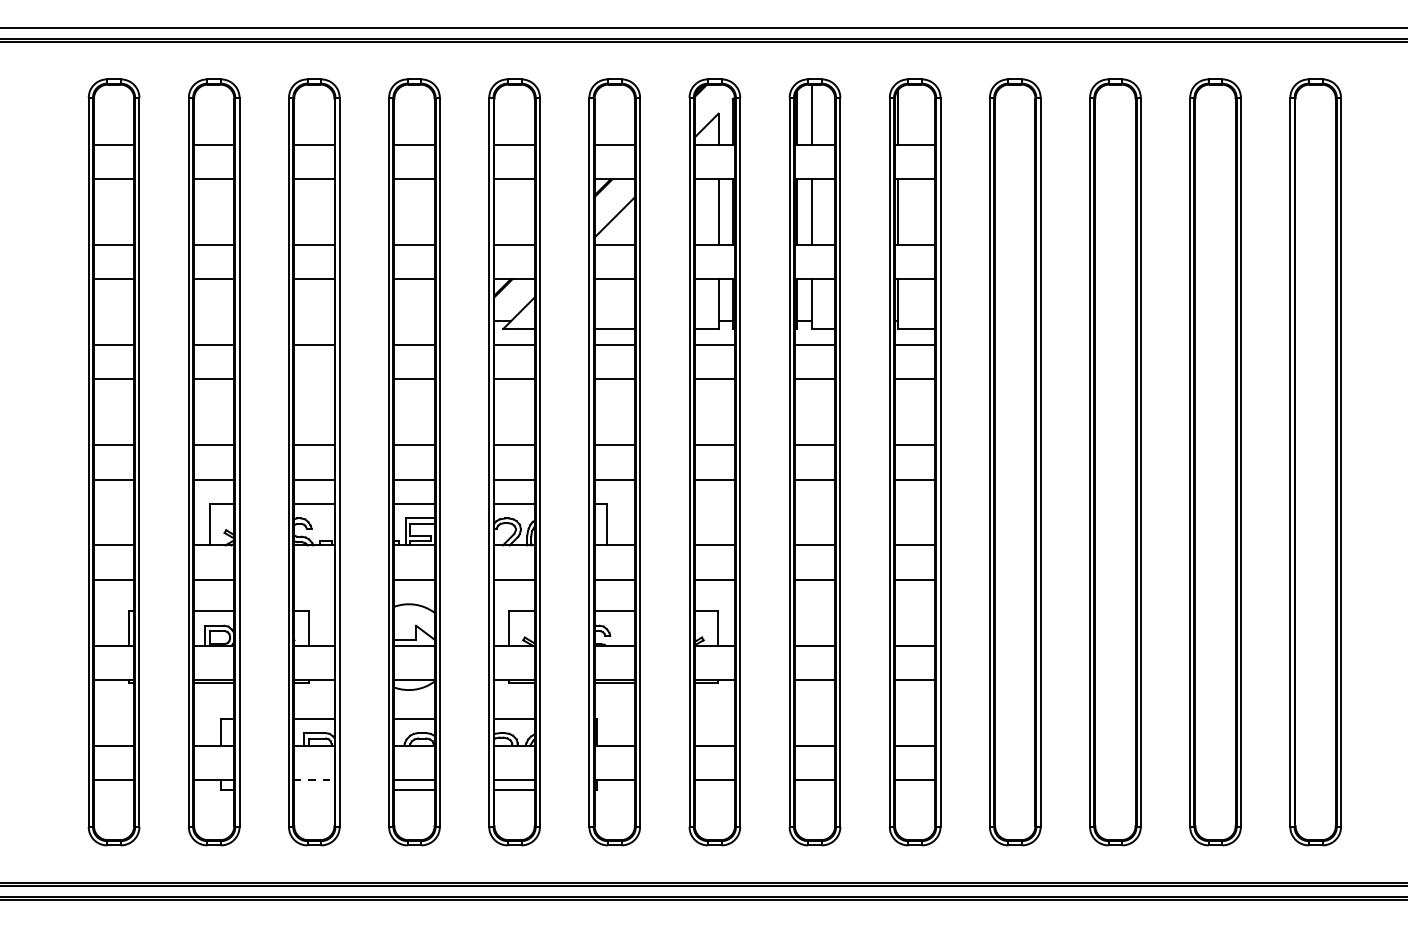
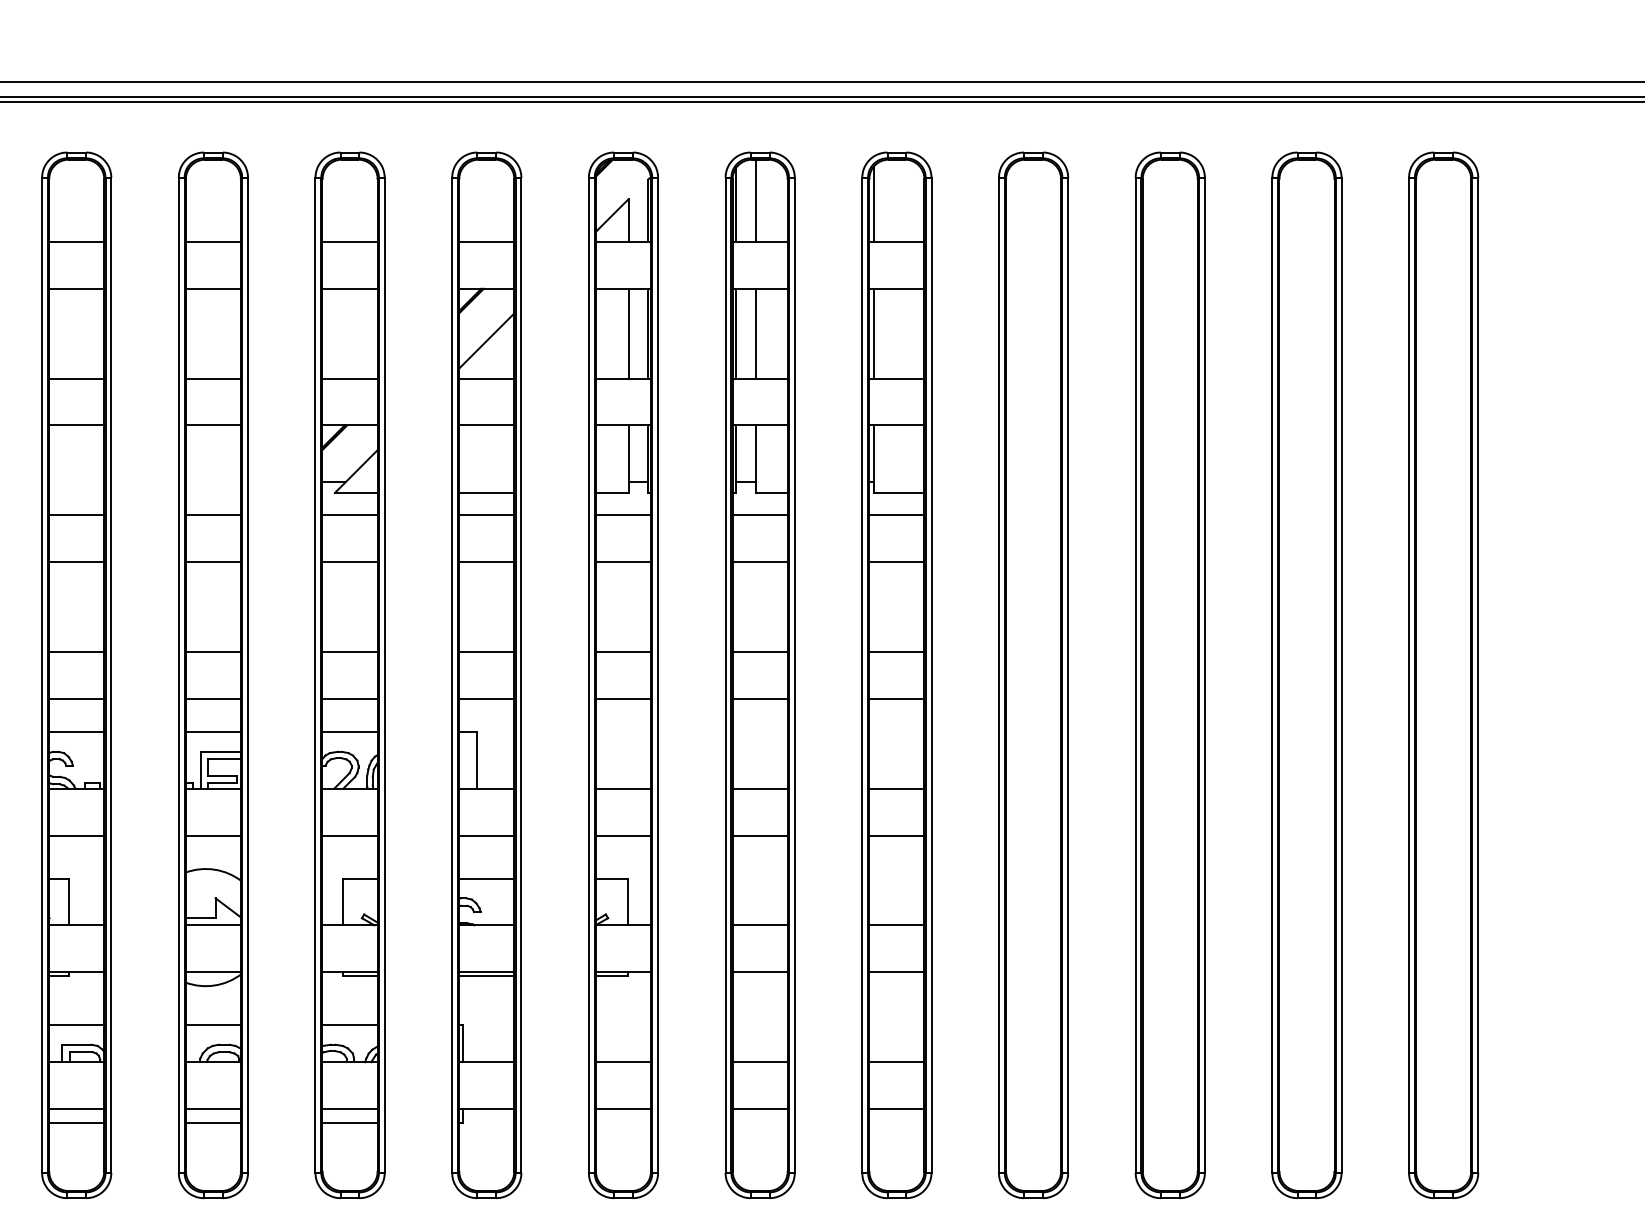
line: (314, 379) -> (76, 562), added
line: (314, 579) -> (76, 835), added
line: (314, 779) -> (76, 1108), dashed -> solid
line: (314, 790) -> (76, 1123), added

